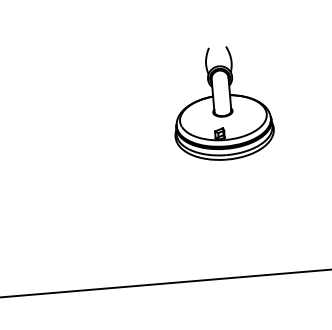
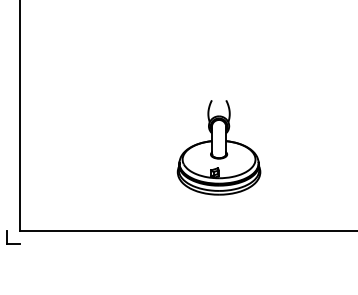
part: (221, 103) -> (218, 147), moved

